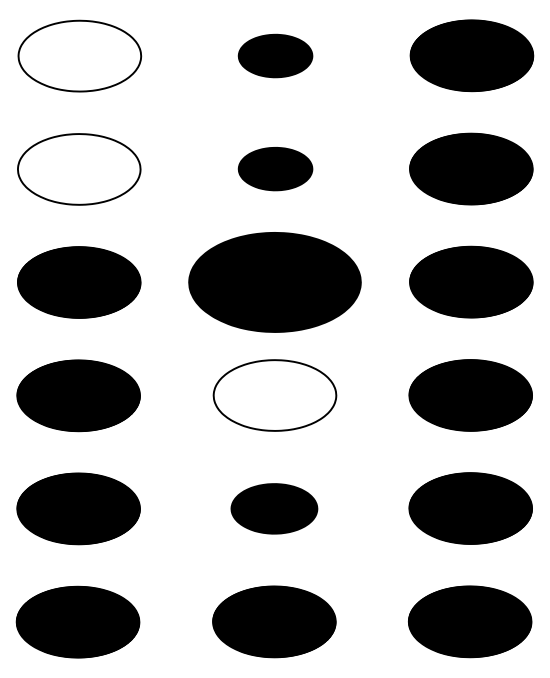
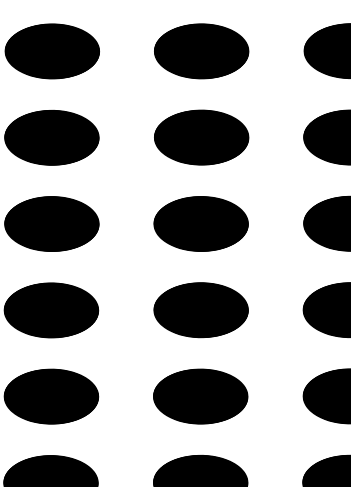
hatch: (79, 55) -> (52, 50), added
part: (275, 55) -> (201, 50), size x1.67
part: (275, 168) -> (201, 137), size x1.67
hatch: (78, 169) -> (51, 137), added
part: (274, 282) -> (200, 224), size x0.71
hatch: (274, 395) -> (200, 310), added
part: (274, 508) -> (200, 396), size x1.43

